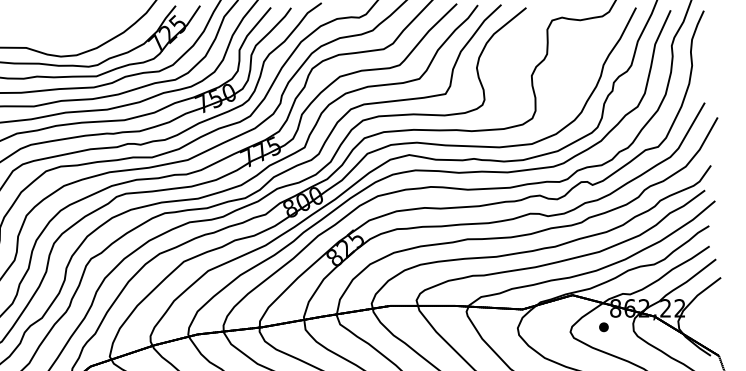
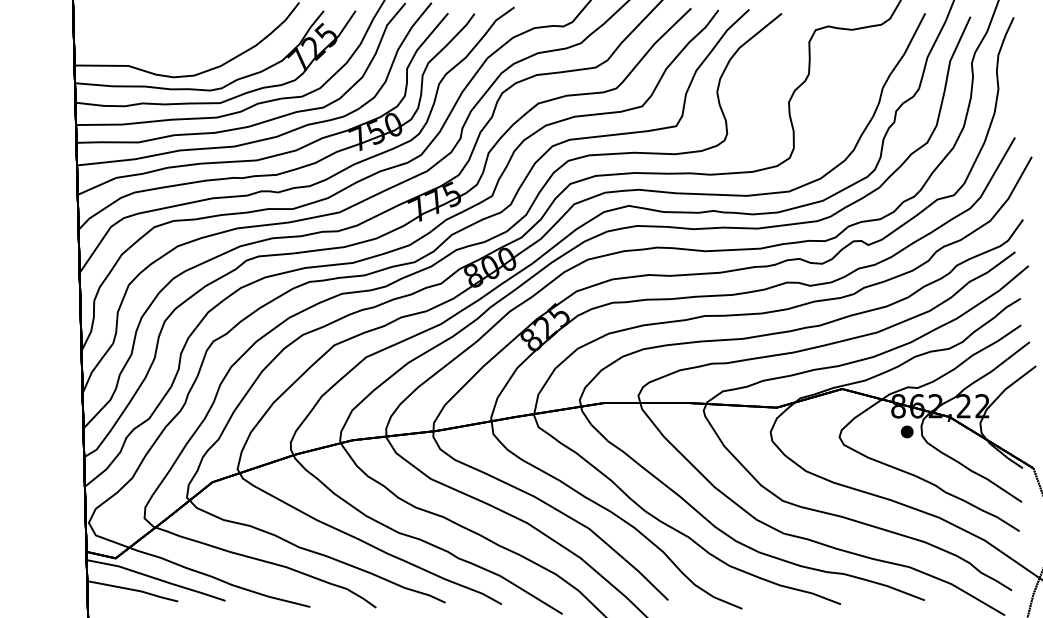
part: (603, 326) -> (906, 431), moved

